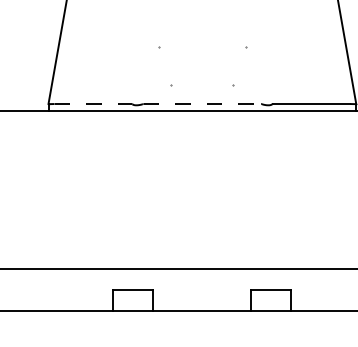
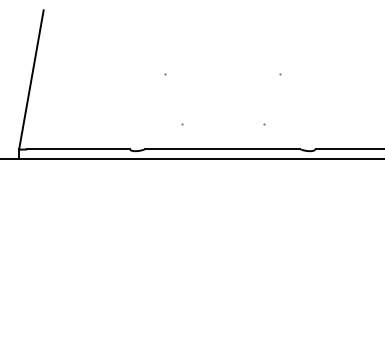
line: (93, 104) -> (78, 150), dashed -> solid
line: (202, 104) -> (222, 150), dashed -> solid

